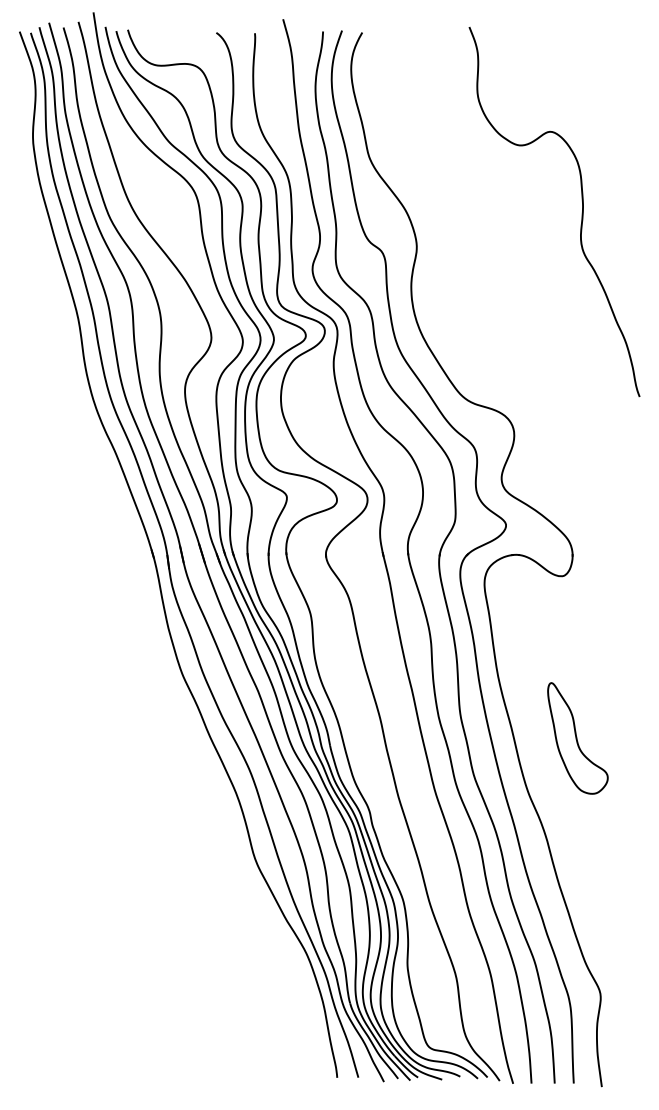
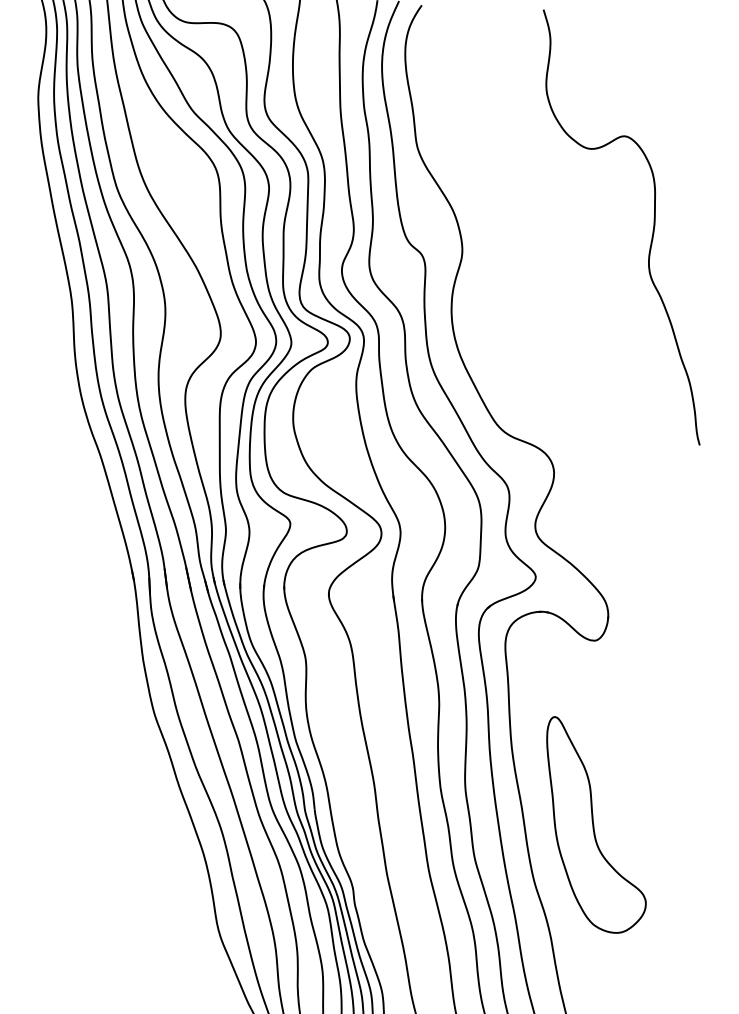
part: (577, 738) -> (595, 825), size x1.67

